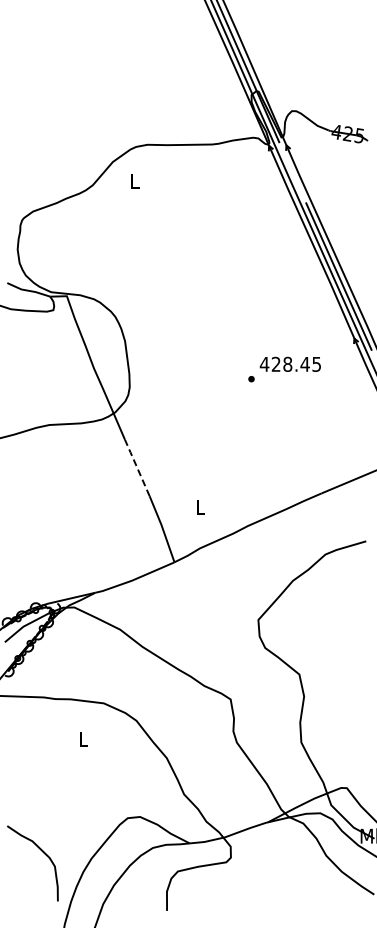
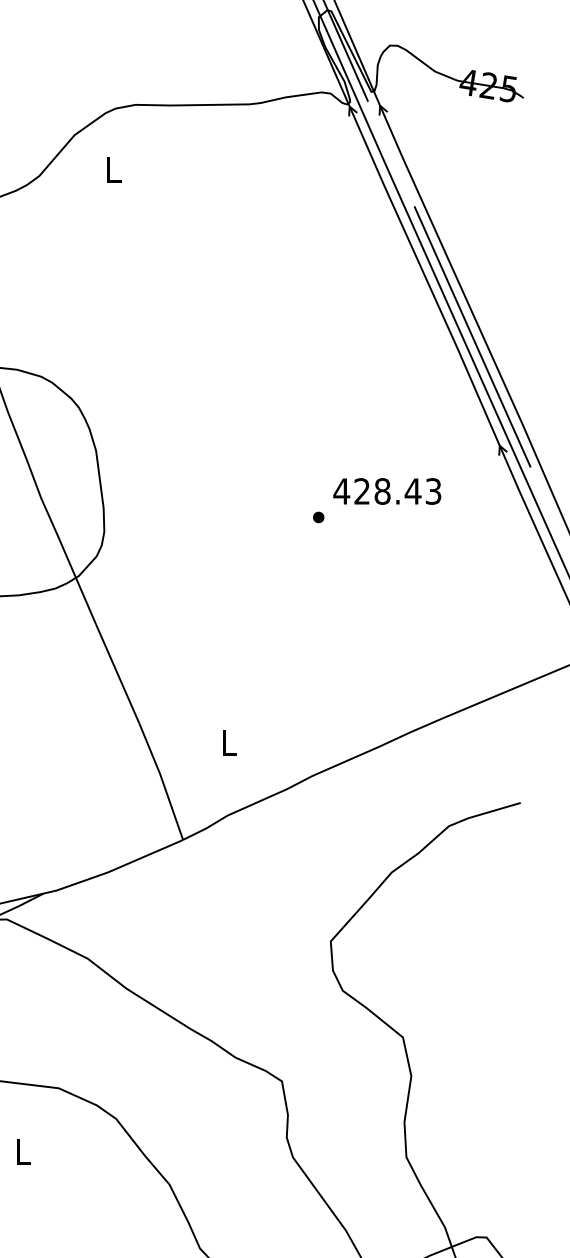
text: (316, 363) -> (433, 489), 428.45 -> 428.43
line: (136, 467) -> (116, 672), dashed -> solid

